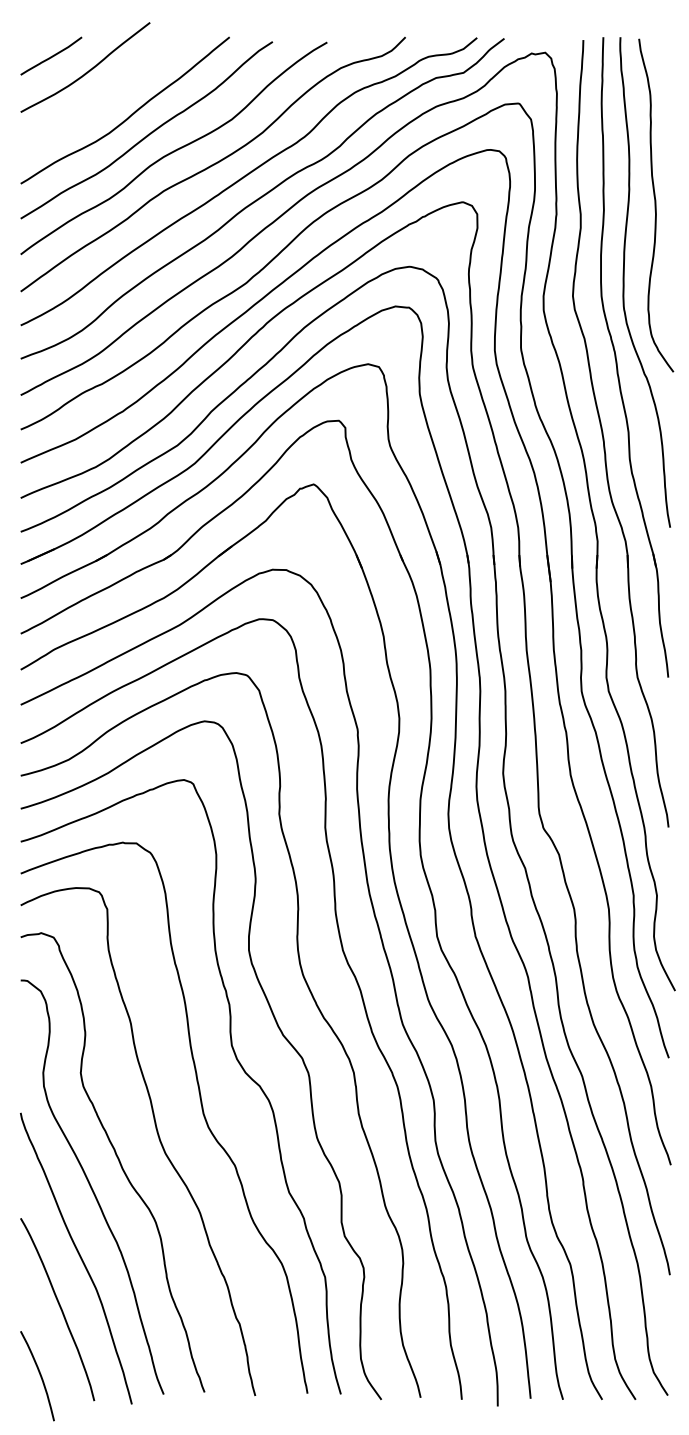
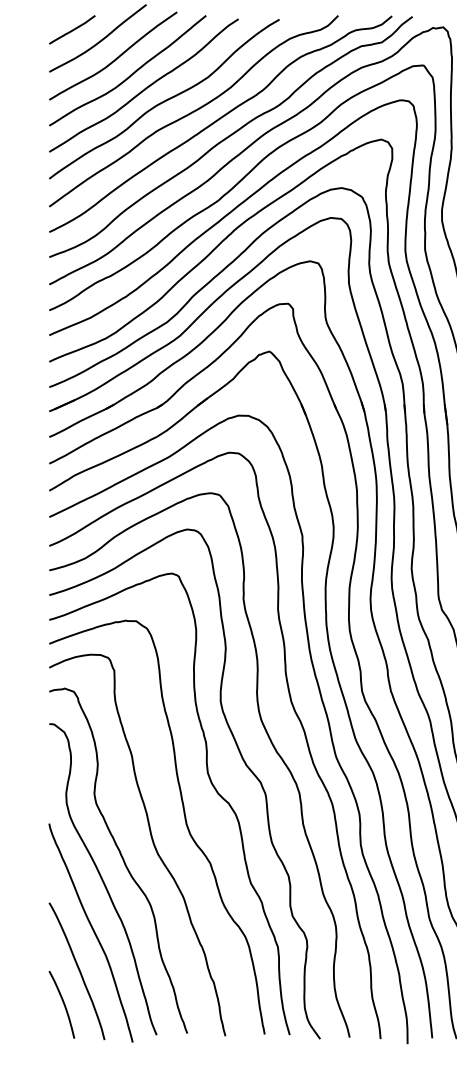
curve: (107, 95) -> (114, 59), added
curve: (39, 1375) -> (63, 1004), moved

